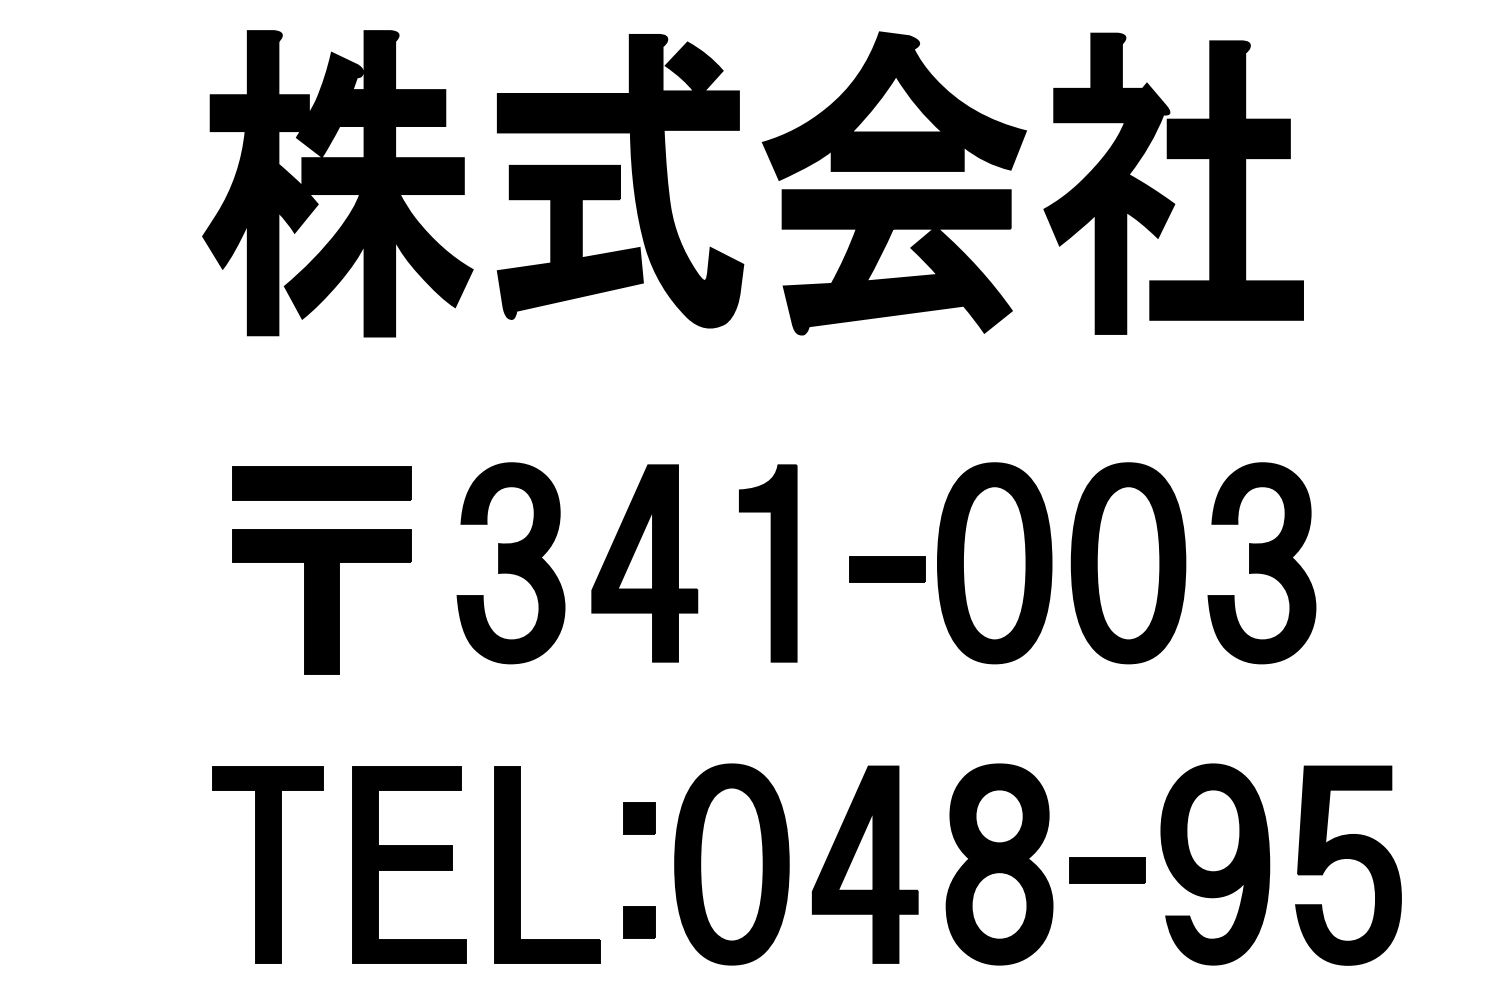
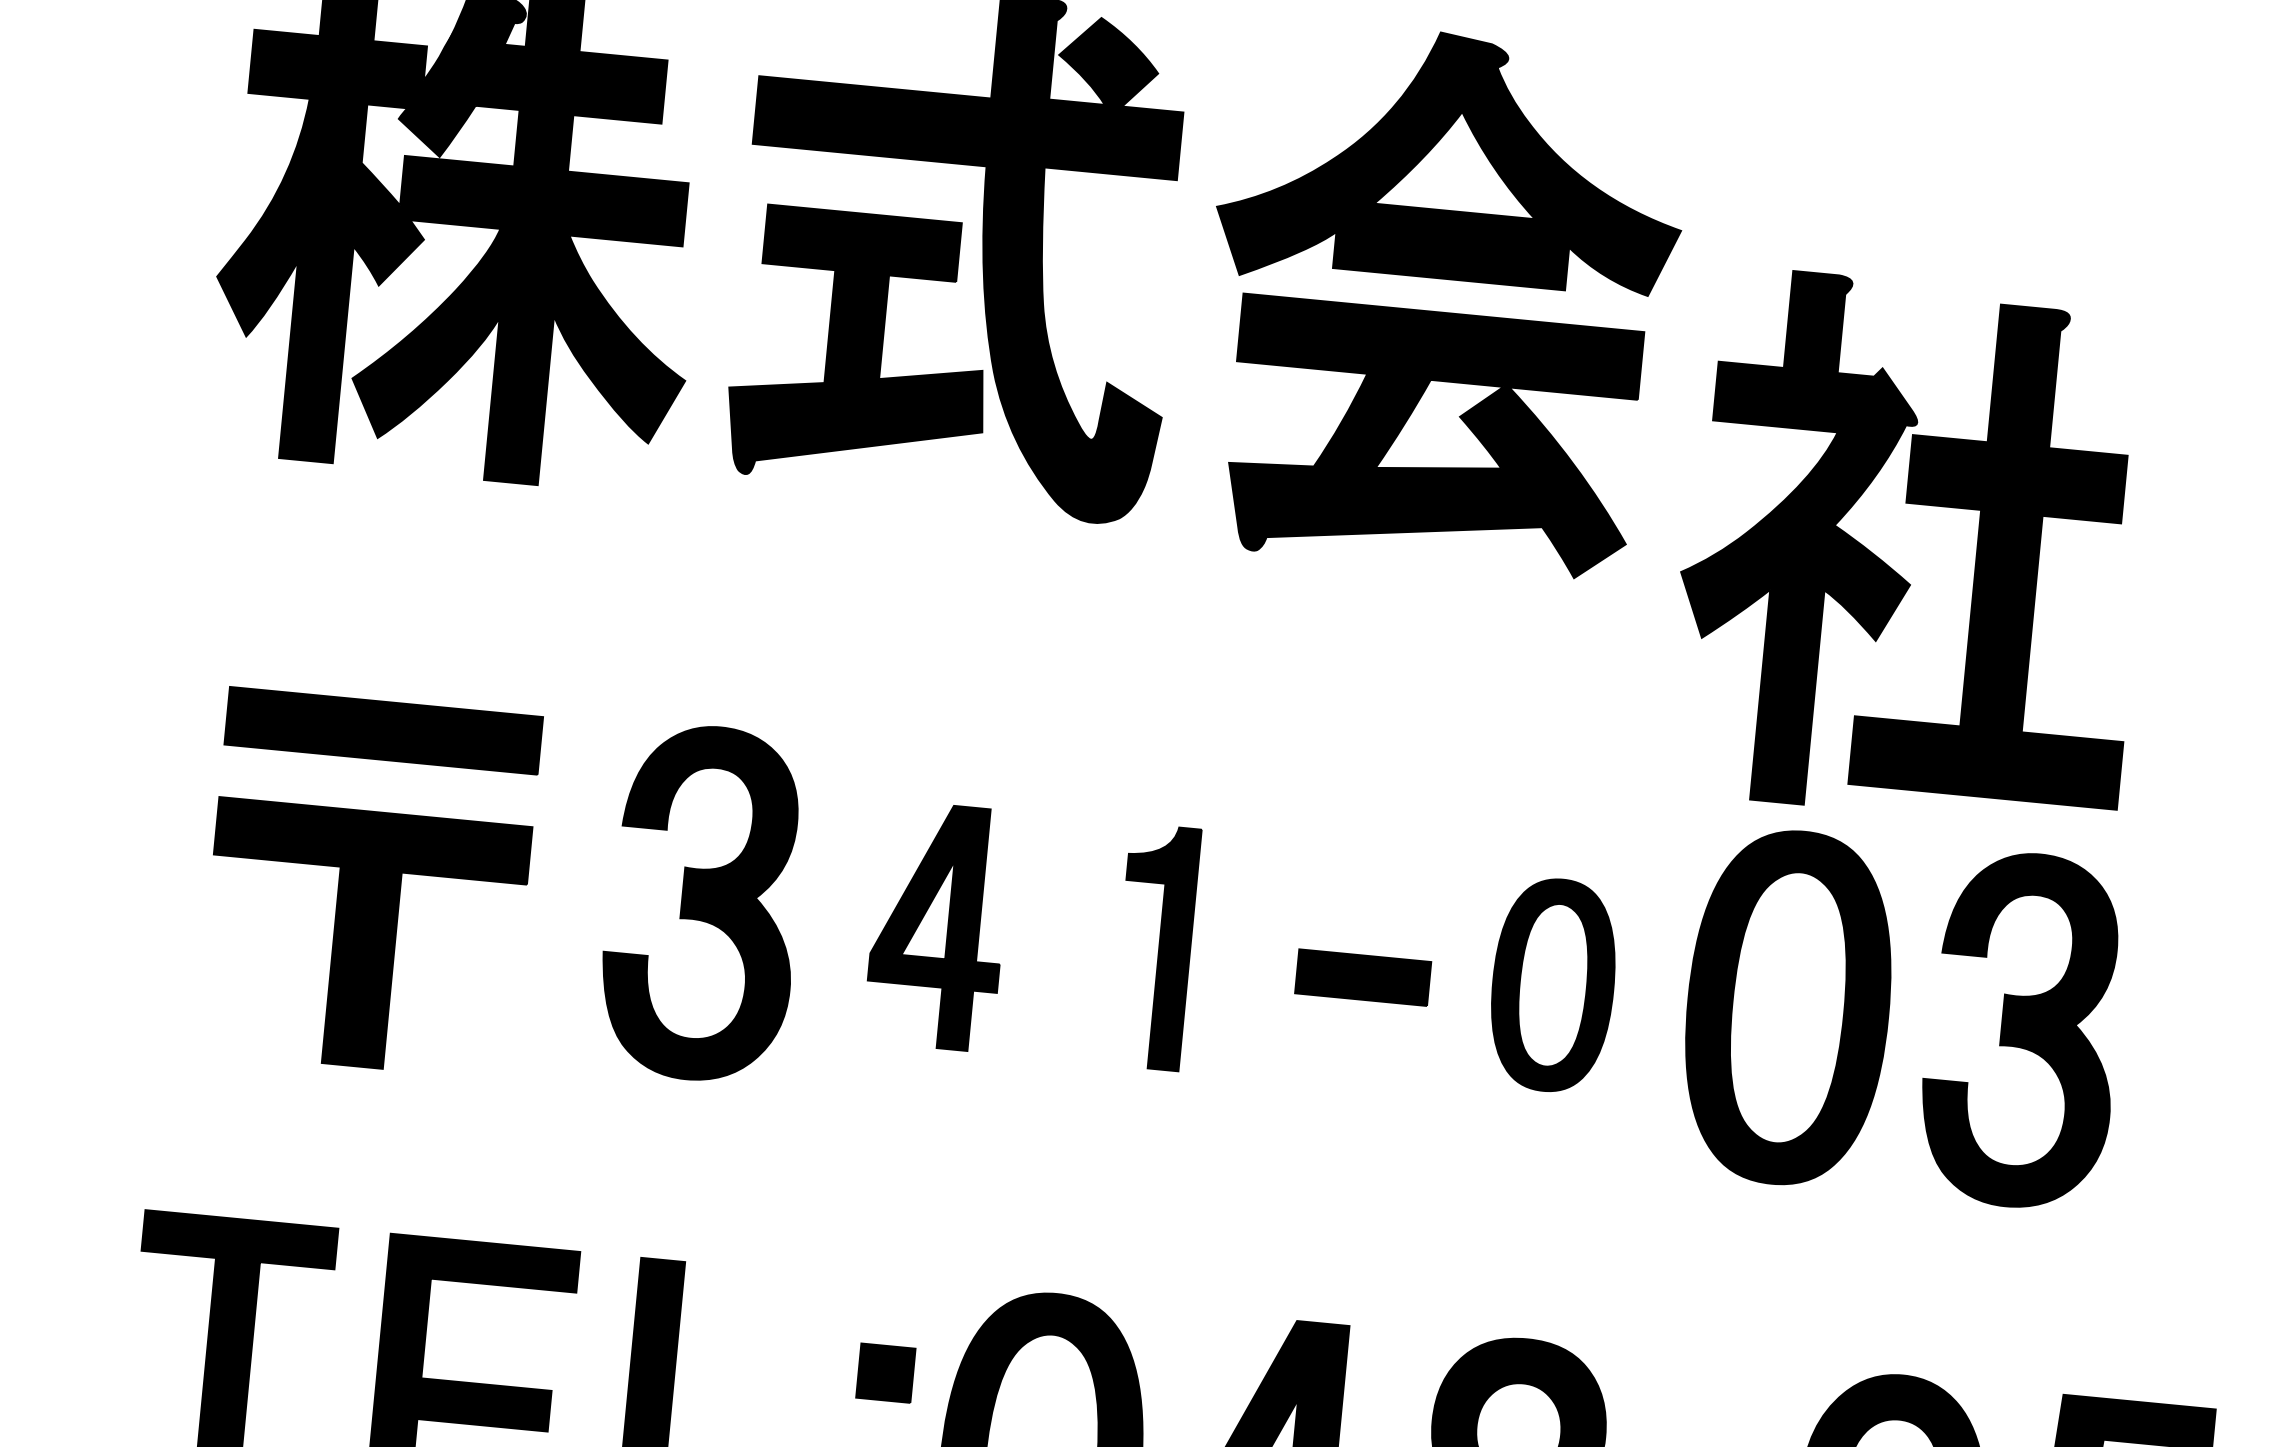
part: (1162, 194) -> (1891, 565), moved
part: (644, 563) -> (937, 926), size x0.7
part: (768, 563) -> (1155, 947), size x0.7
part: (994, 563) -> (1552, 985), size x0.6

